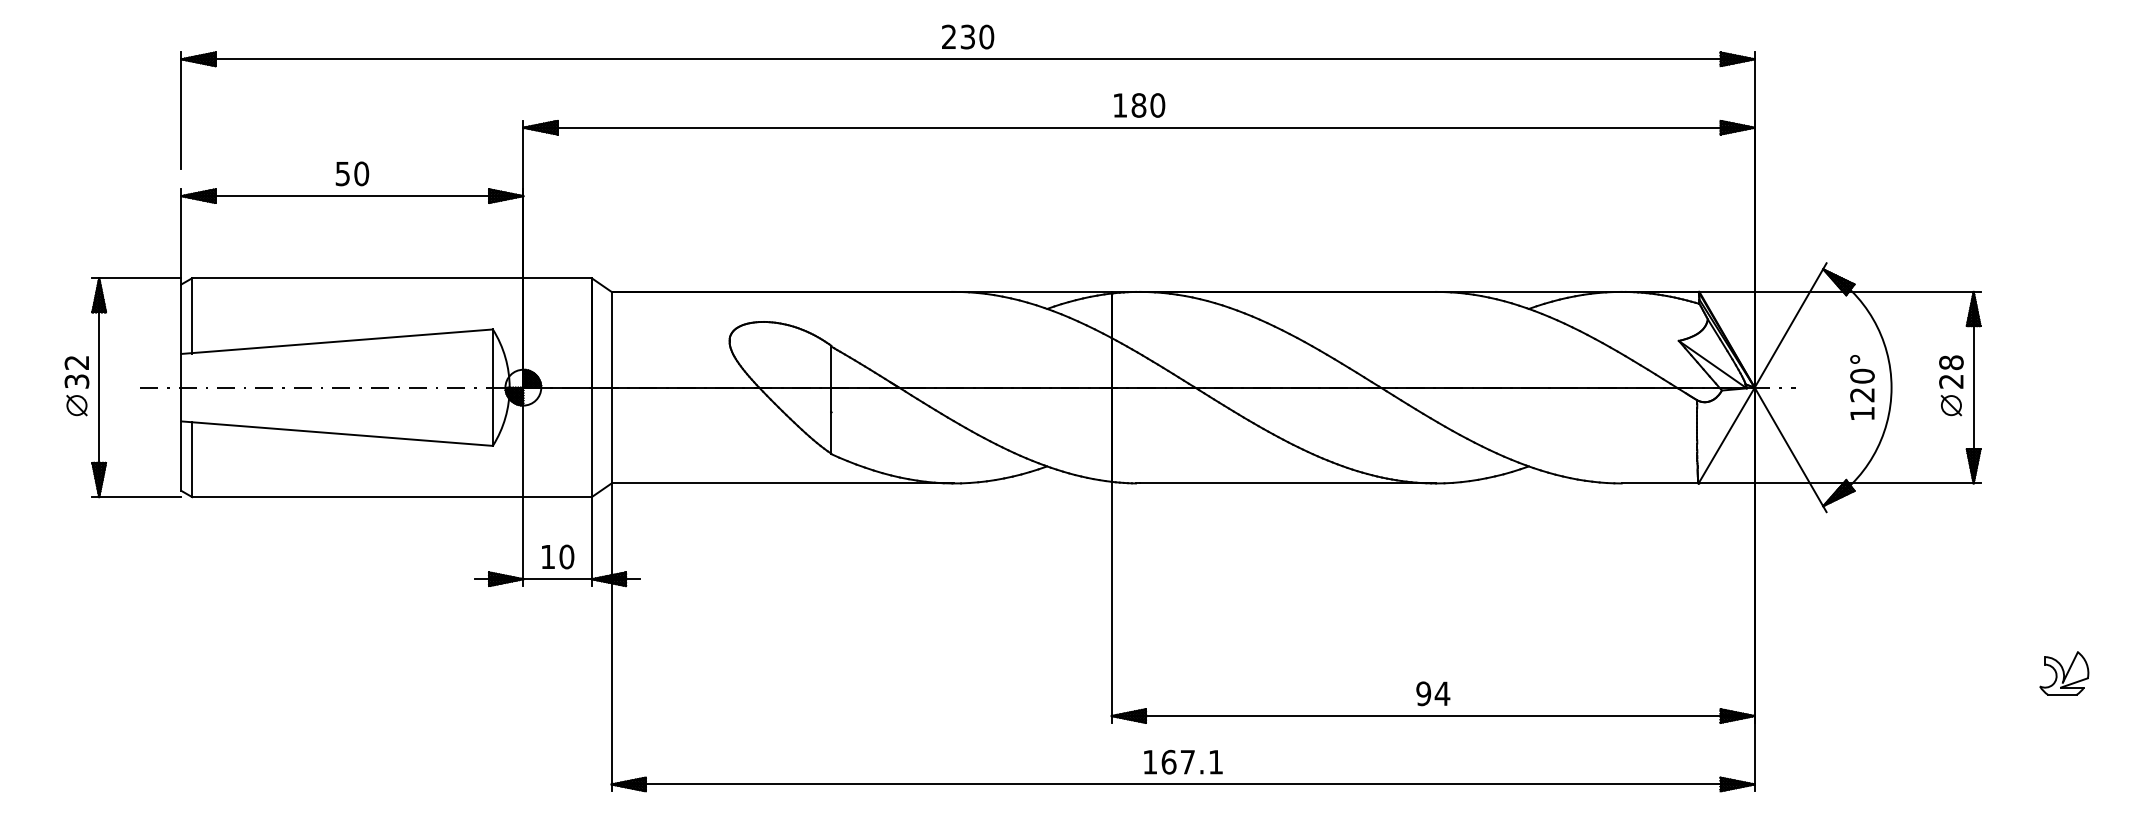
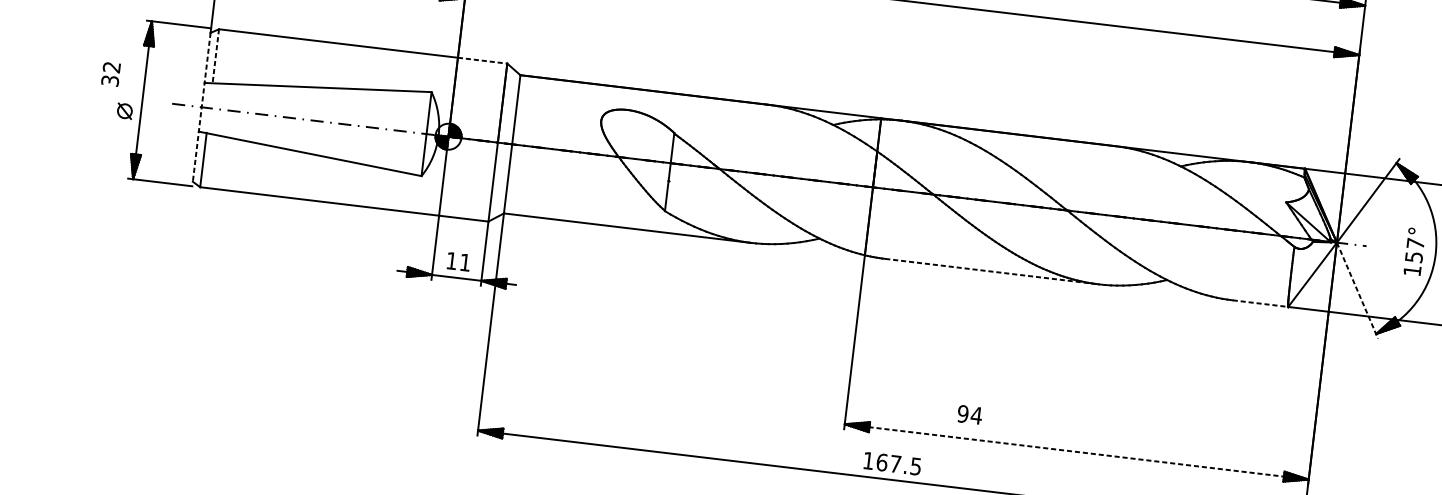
line: (558, 278) -> (483, 60), solid -> dashed
line: (192, 315) -> (216, 56), solid -> dashed
text: (76, 372) -> (110, 74), moved
text: (1862, 385) -> (1414, 250), 120° -> 157°
line: (181, 388) -> (201, 107), solid -> dashed
line: (1790, 449) -> (1357, 290), solid -> dashed
line: (1288, 483) -> (992, 271), solid -> dashed
line: (1660, 483) -> (1260, 303), solid -> dashed
text: (566, 556) -> (465, 262), 10 -> 11
text: (1433, 693) -> (970, 414), moved
line: (1433, 716) -> (1076, 452), solid -> dashed
text: (1215, 762) -> (915, 466), 167.1 -> 167.5

